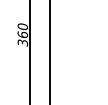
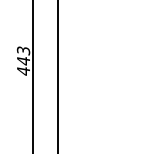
text: (22, 34) -> (23, 60), 360 -> 443

